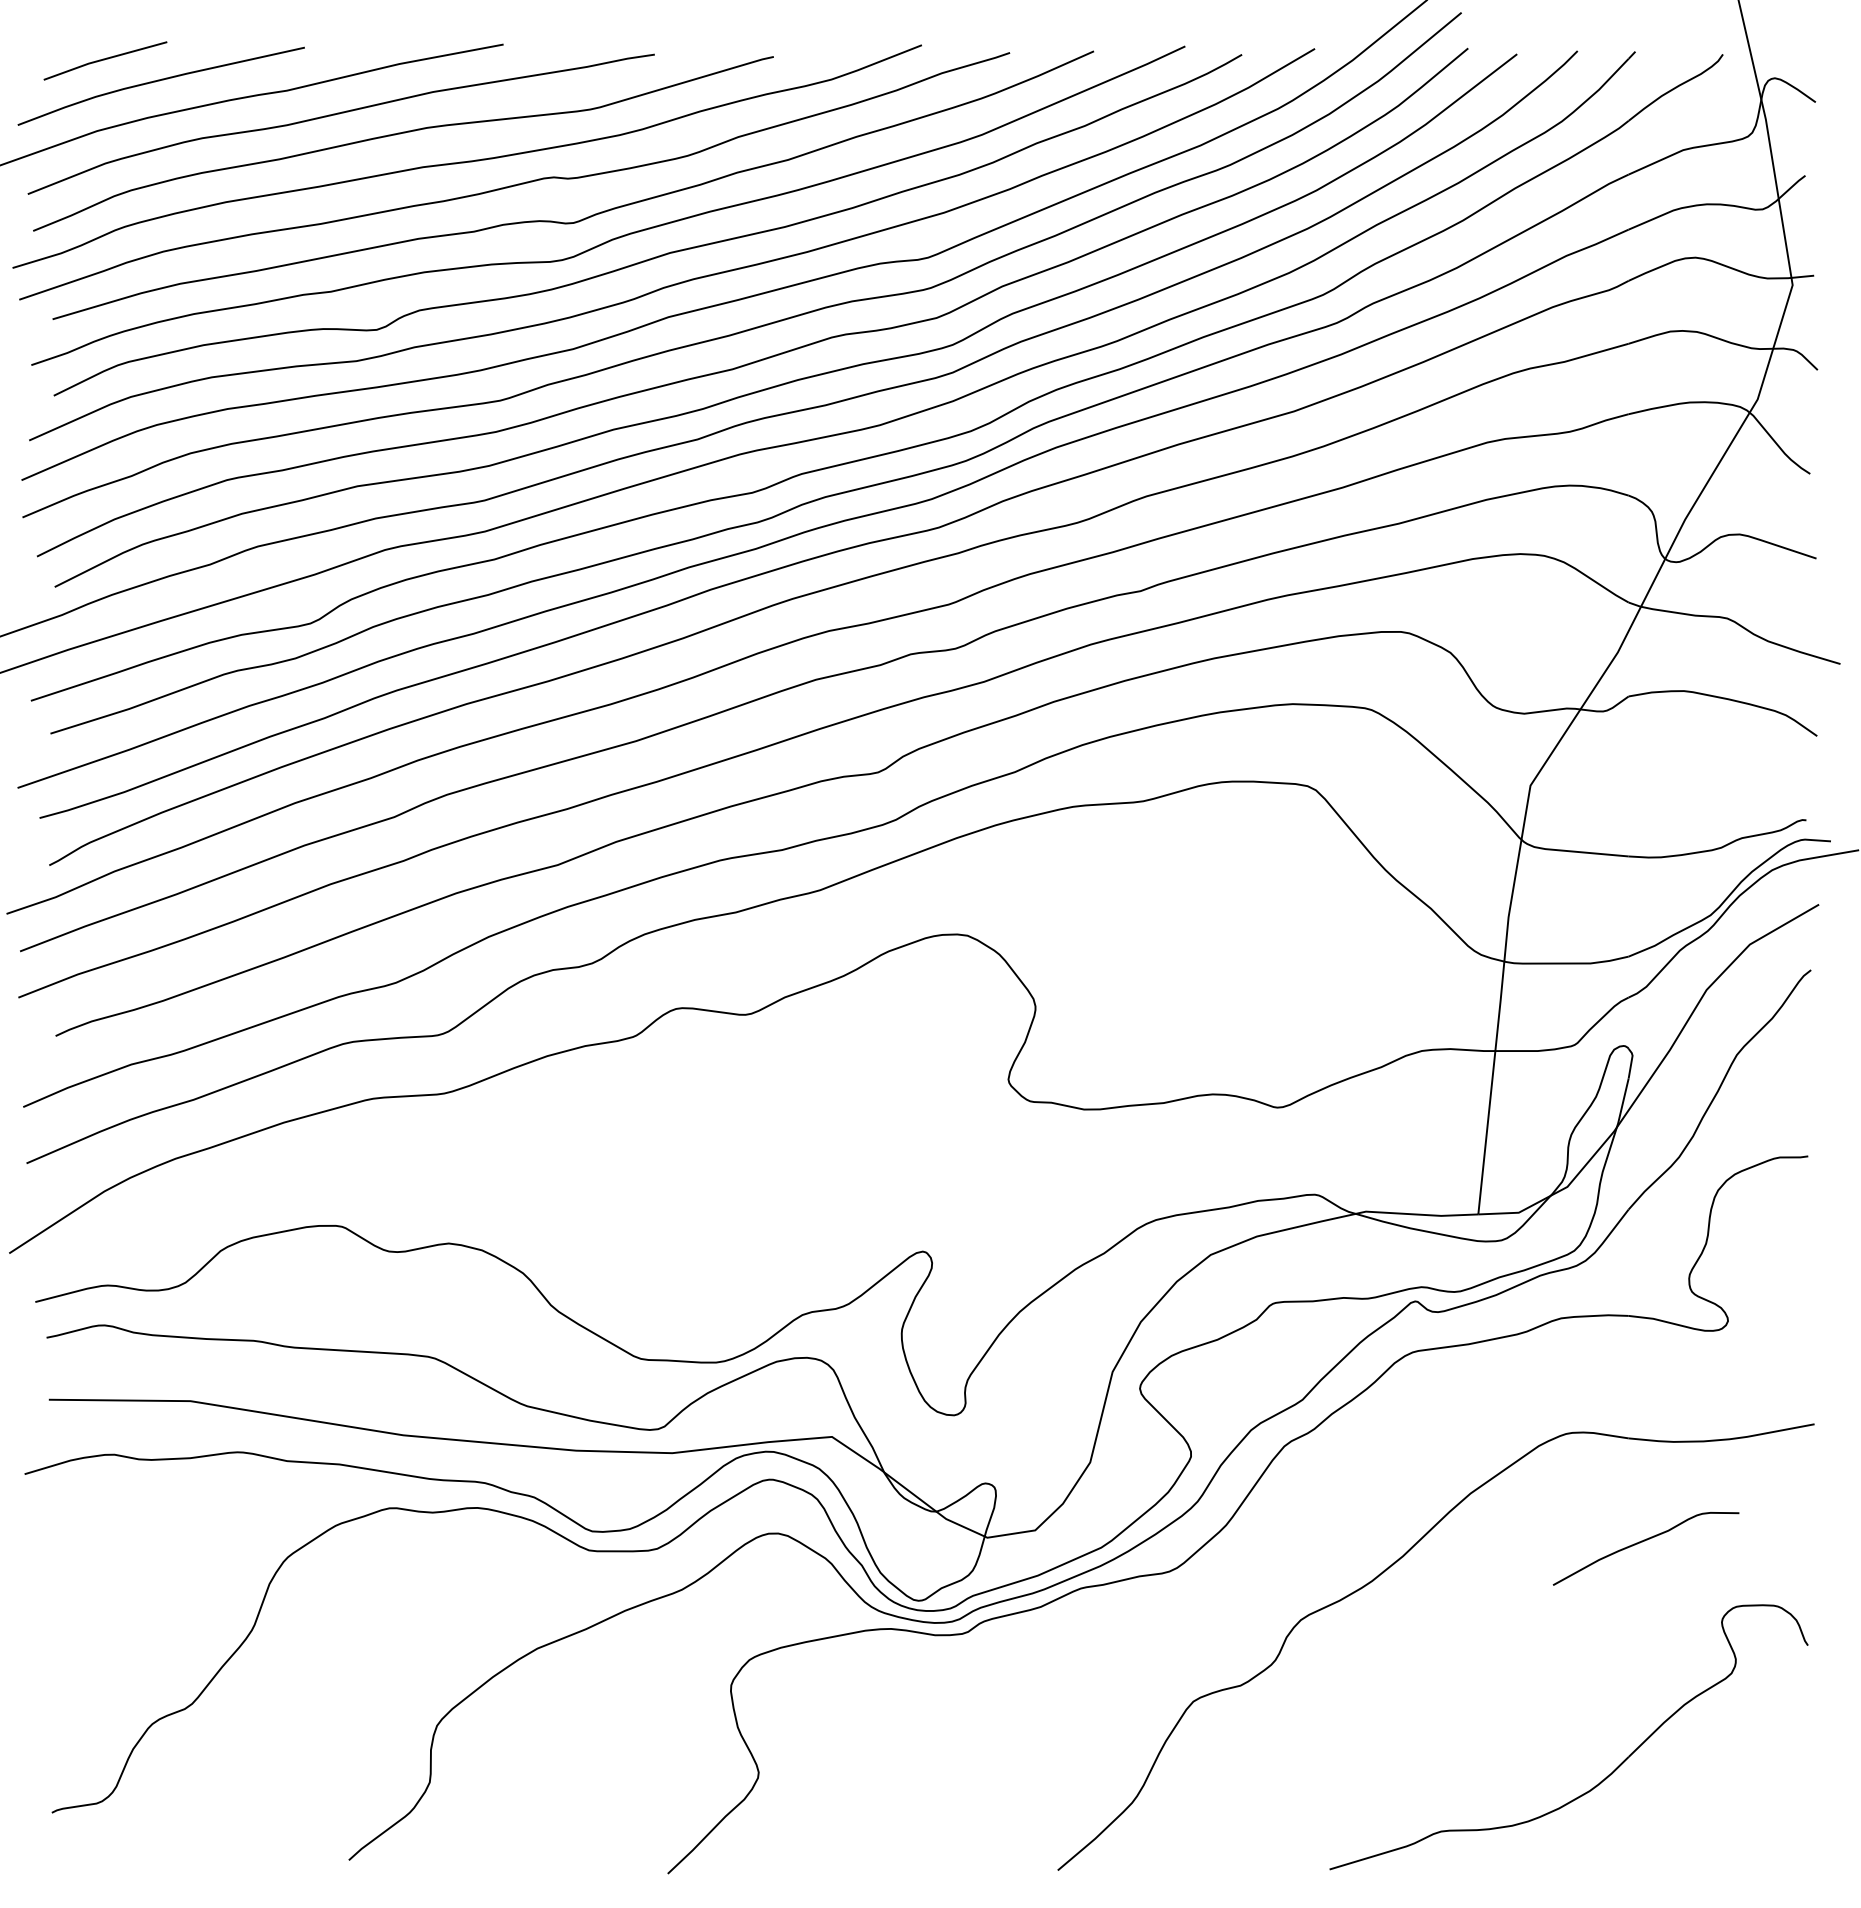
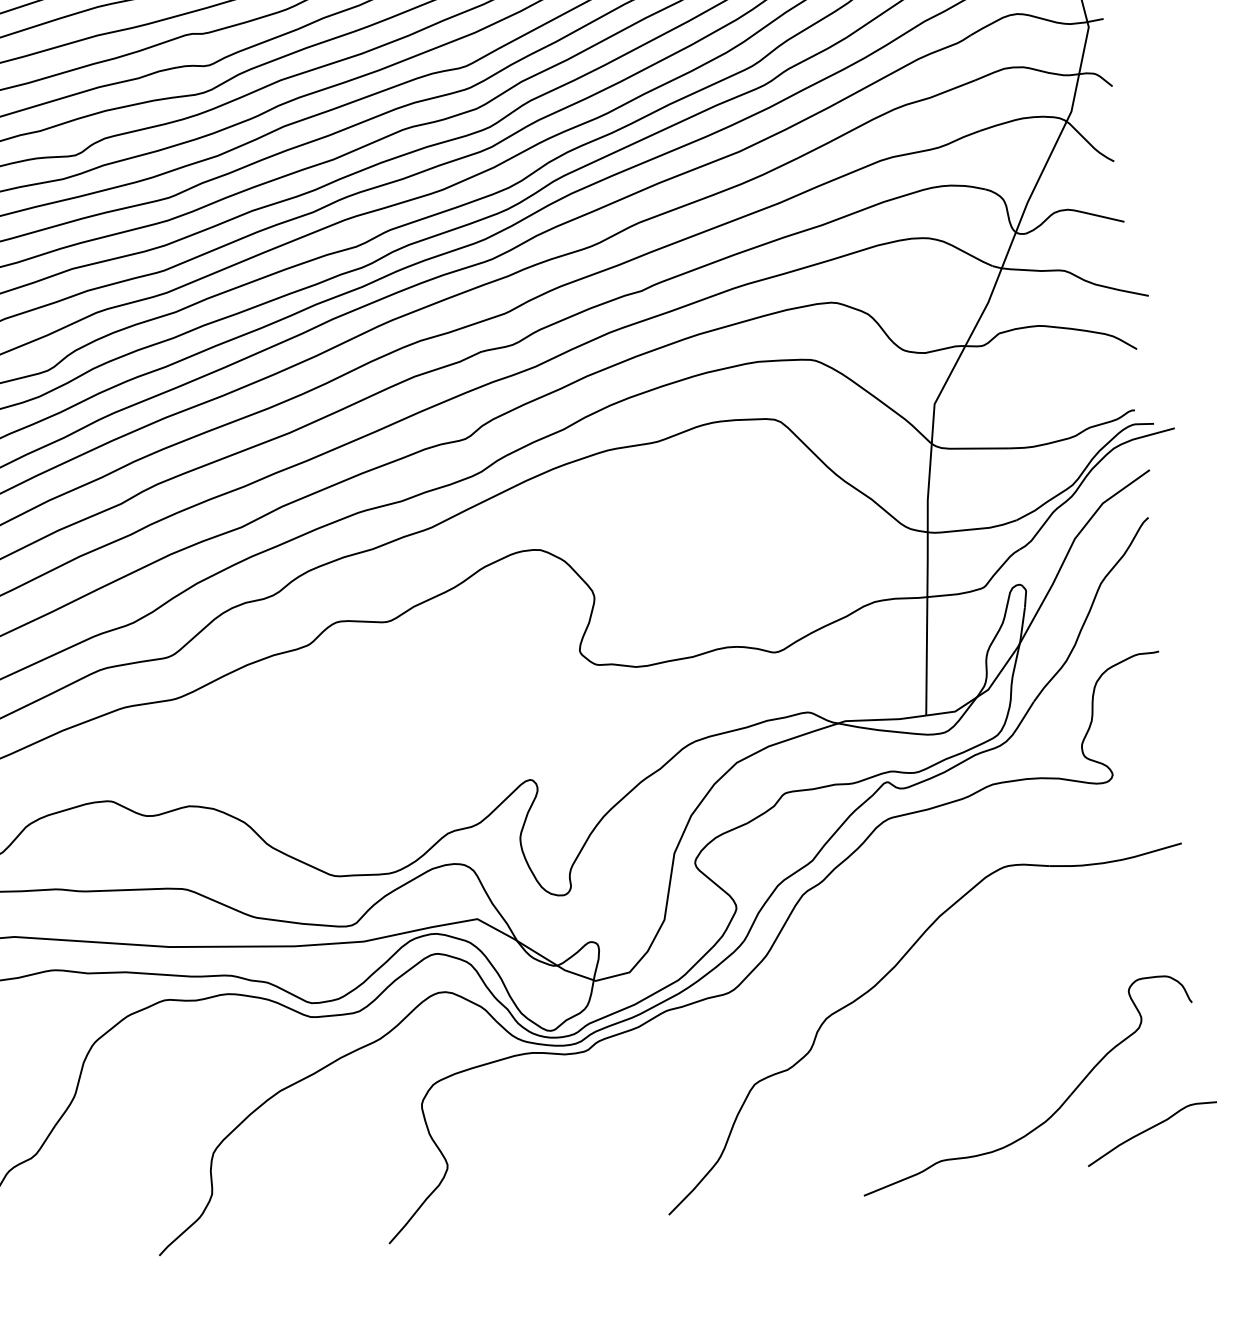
curve: (1642, 1542) -> (1149, 1129), moved

